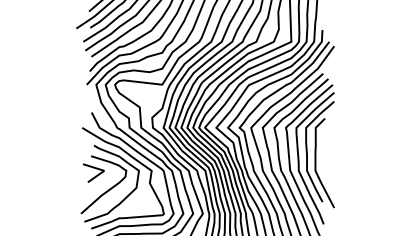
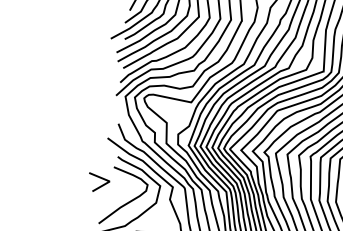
line: (95, 175) -> (100, 185), moved

